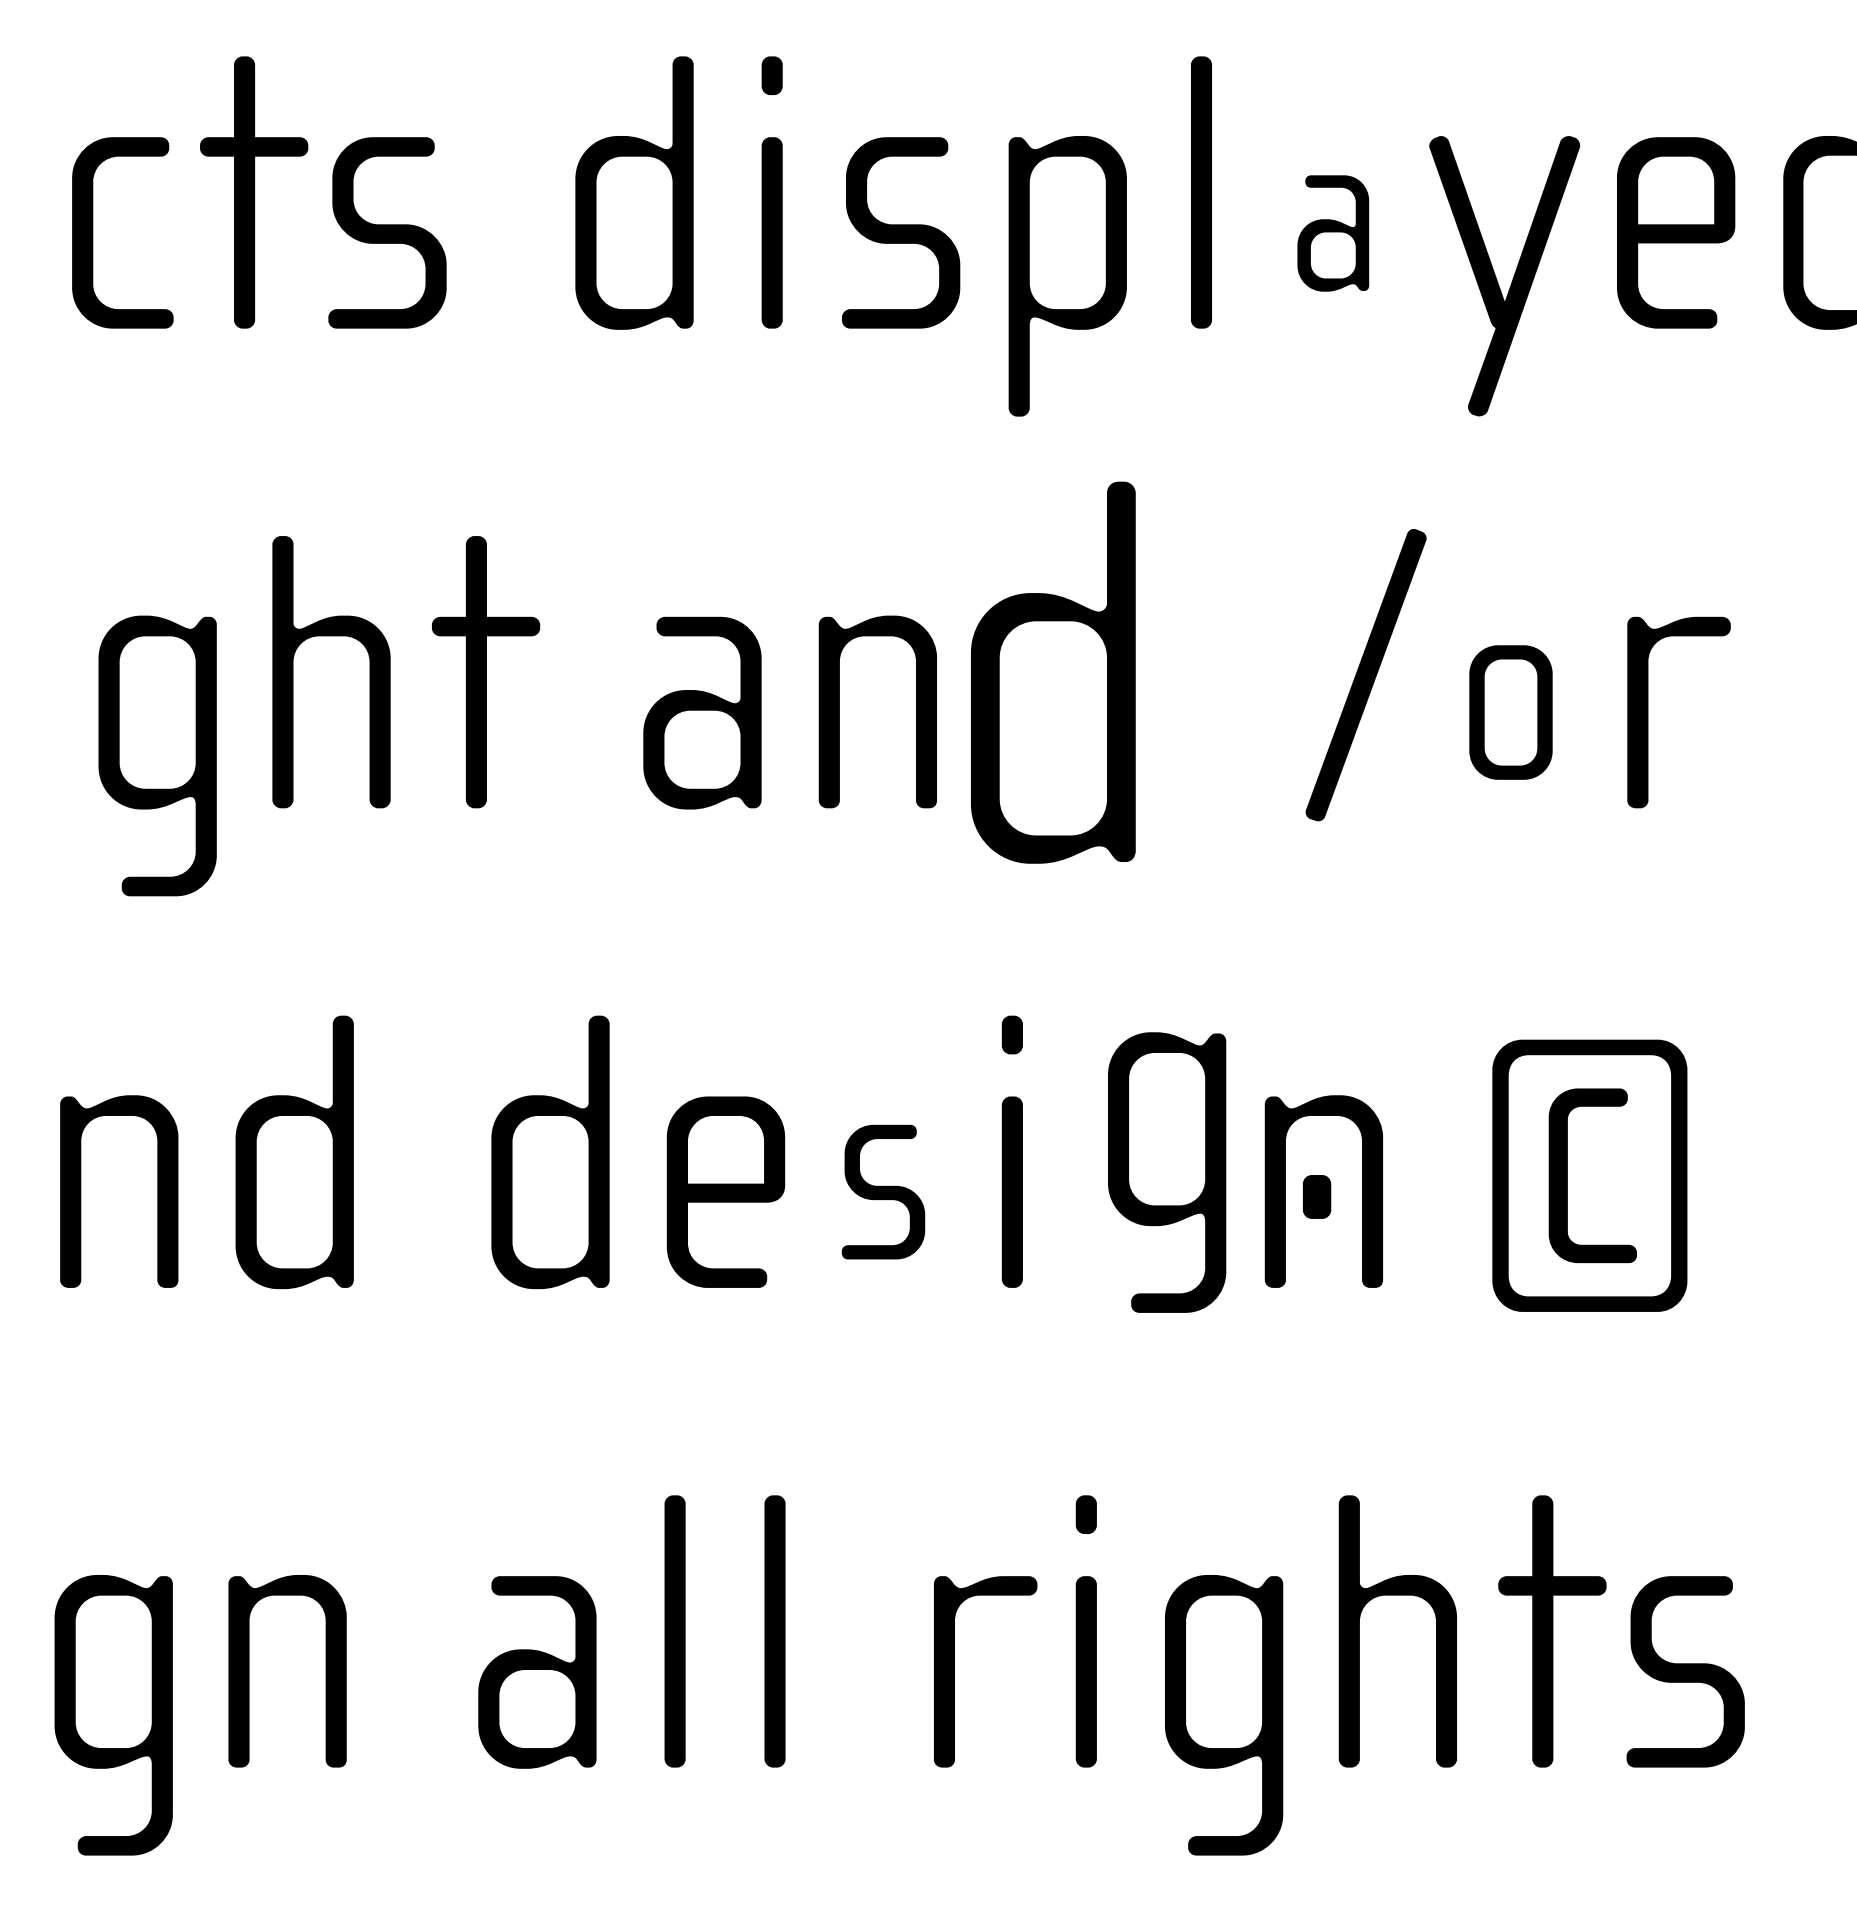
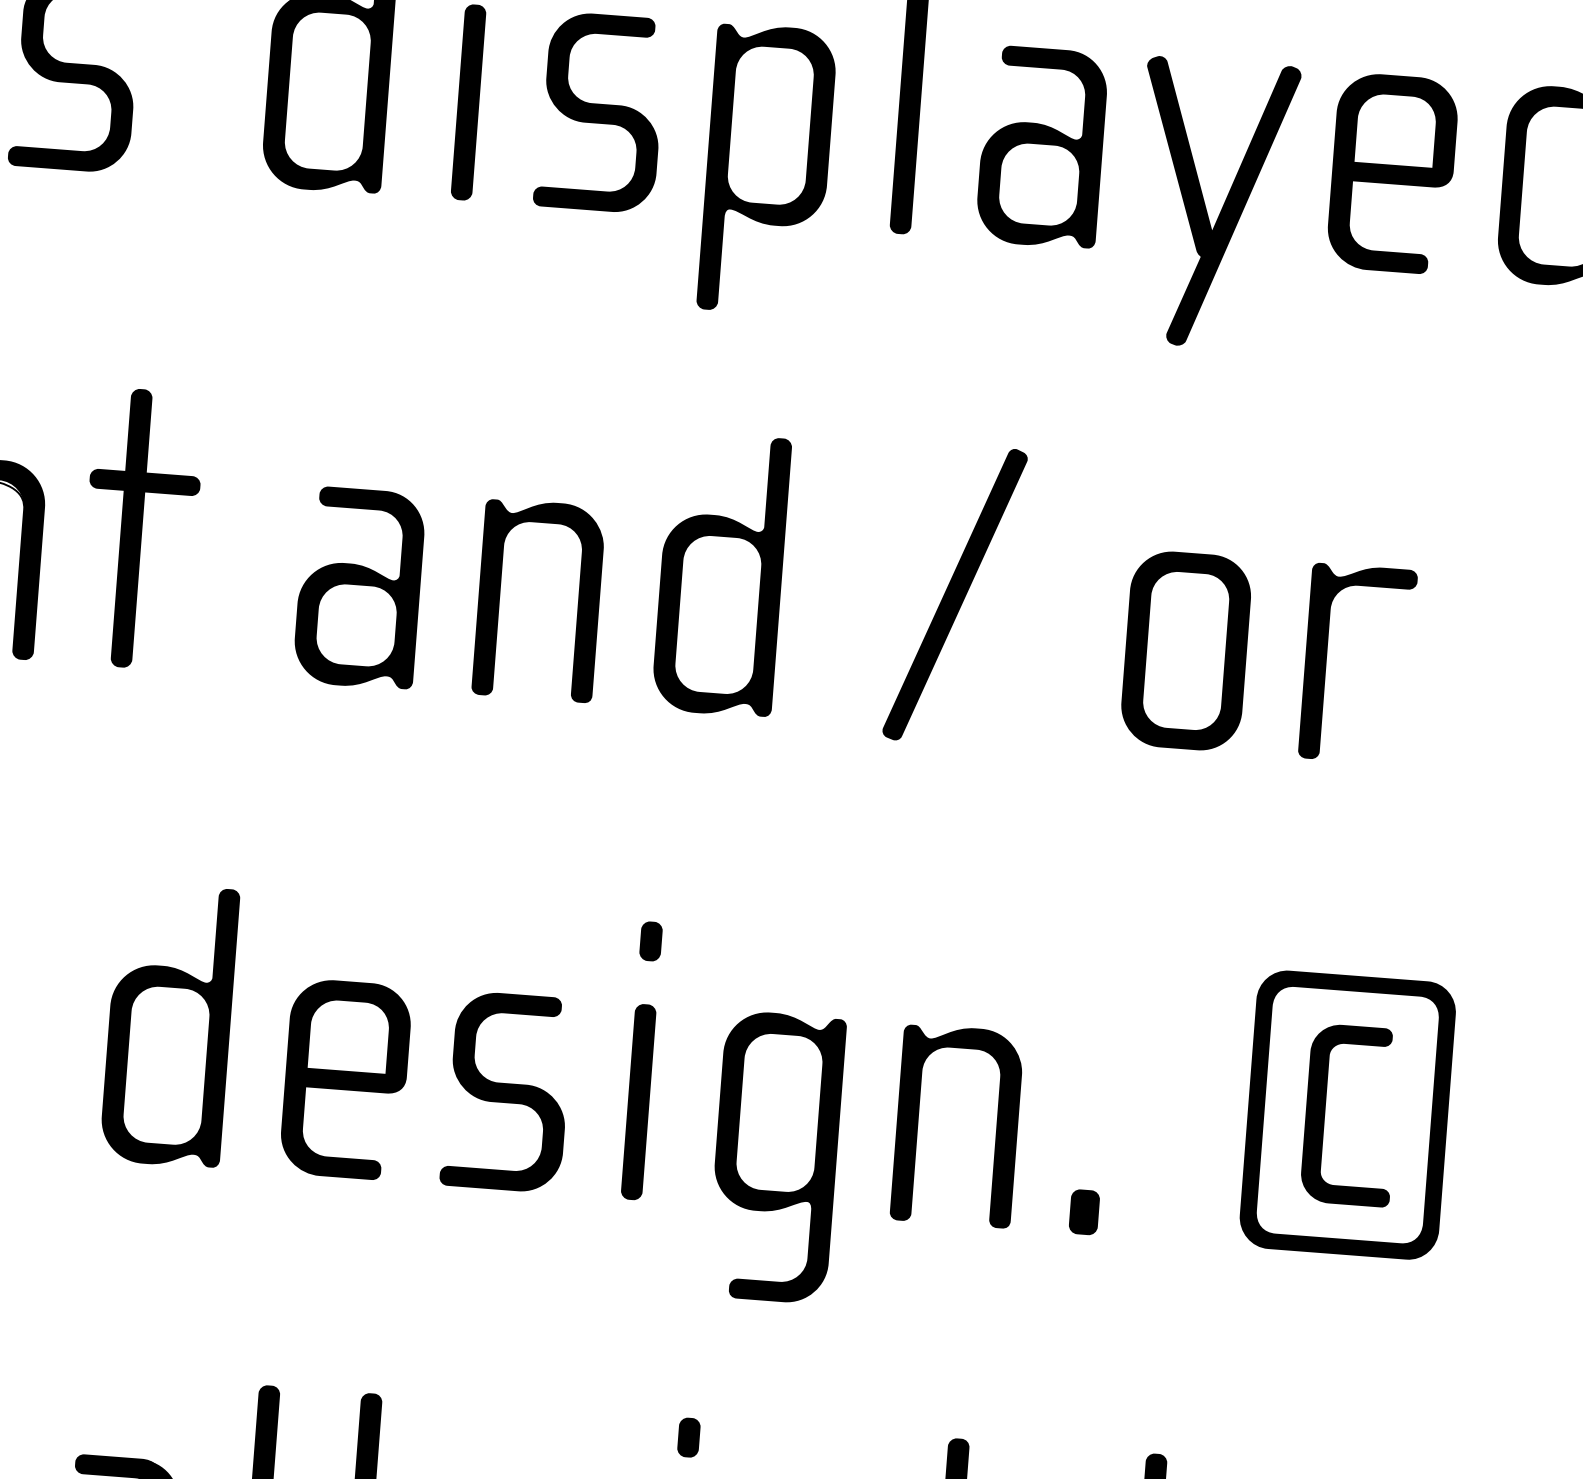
part: (1333, 233) -> (1042, 147), size x1.67
part: (1053, 672) -> (721, 574), size x0.71
part: (1365, 675) -> (954, 595), moved
part: (1510, 712) -> (1185, 650), size x1.43
part: (1167, 1172) -> (776, 1157), moved
part: (1589, 1175) -> (1347, 1114), moved
part: (883, 1191) -> (506, 1091), size x1.43
part: (1317, 1196) -> (1084, 1211), moved

